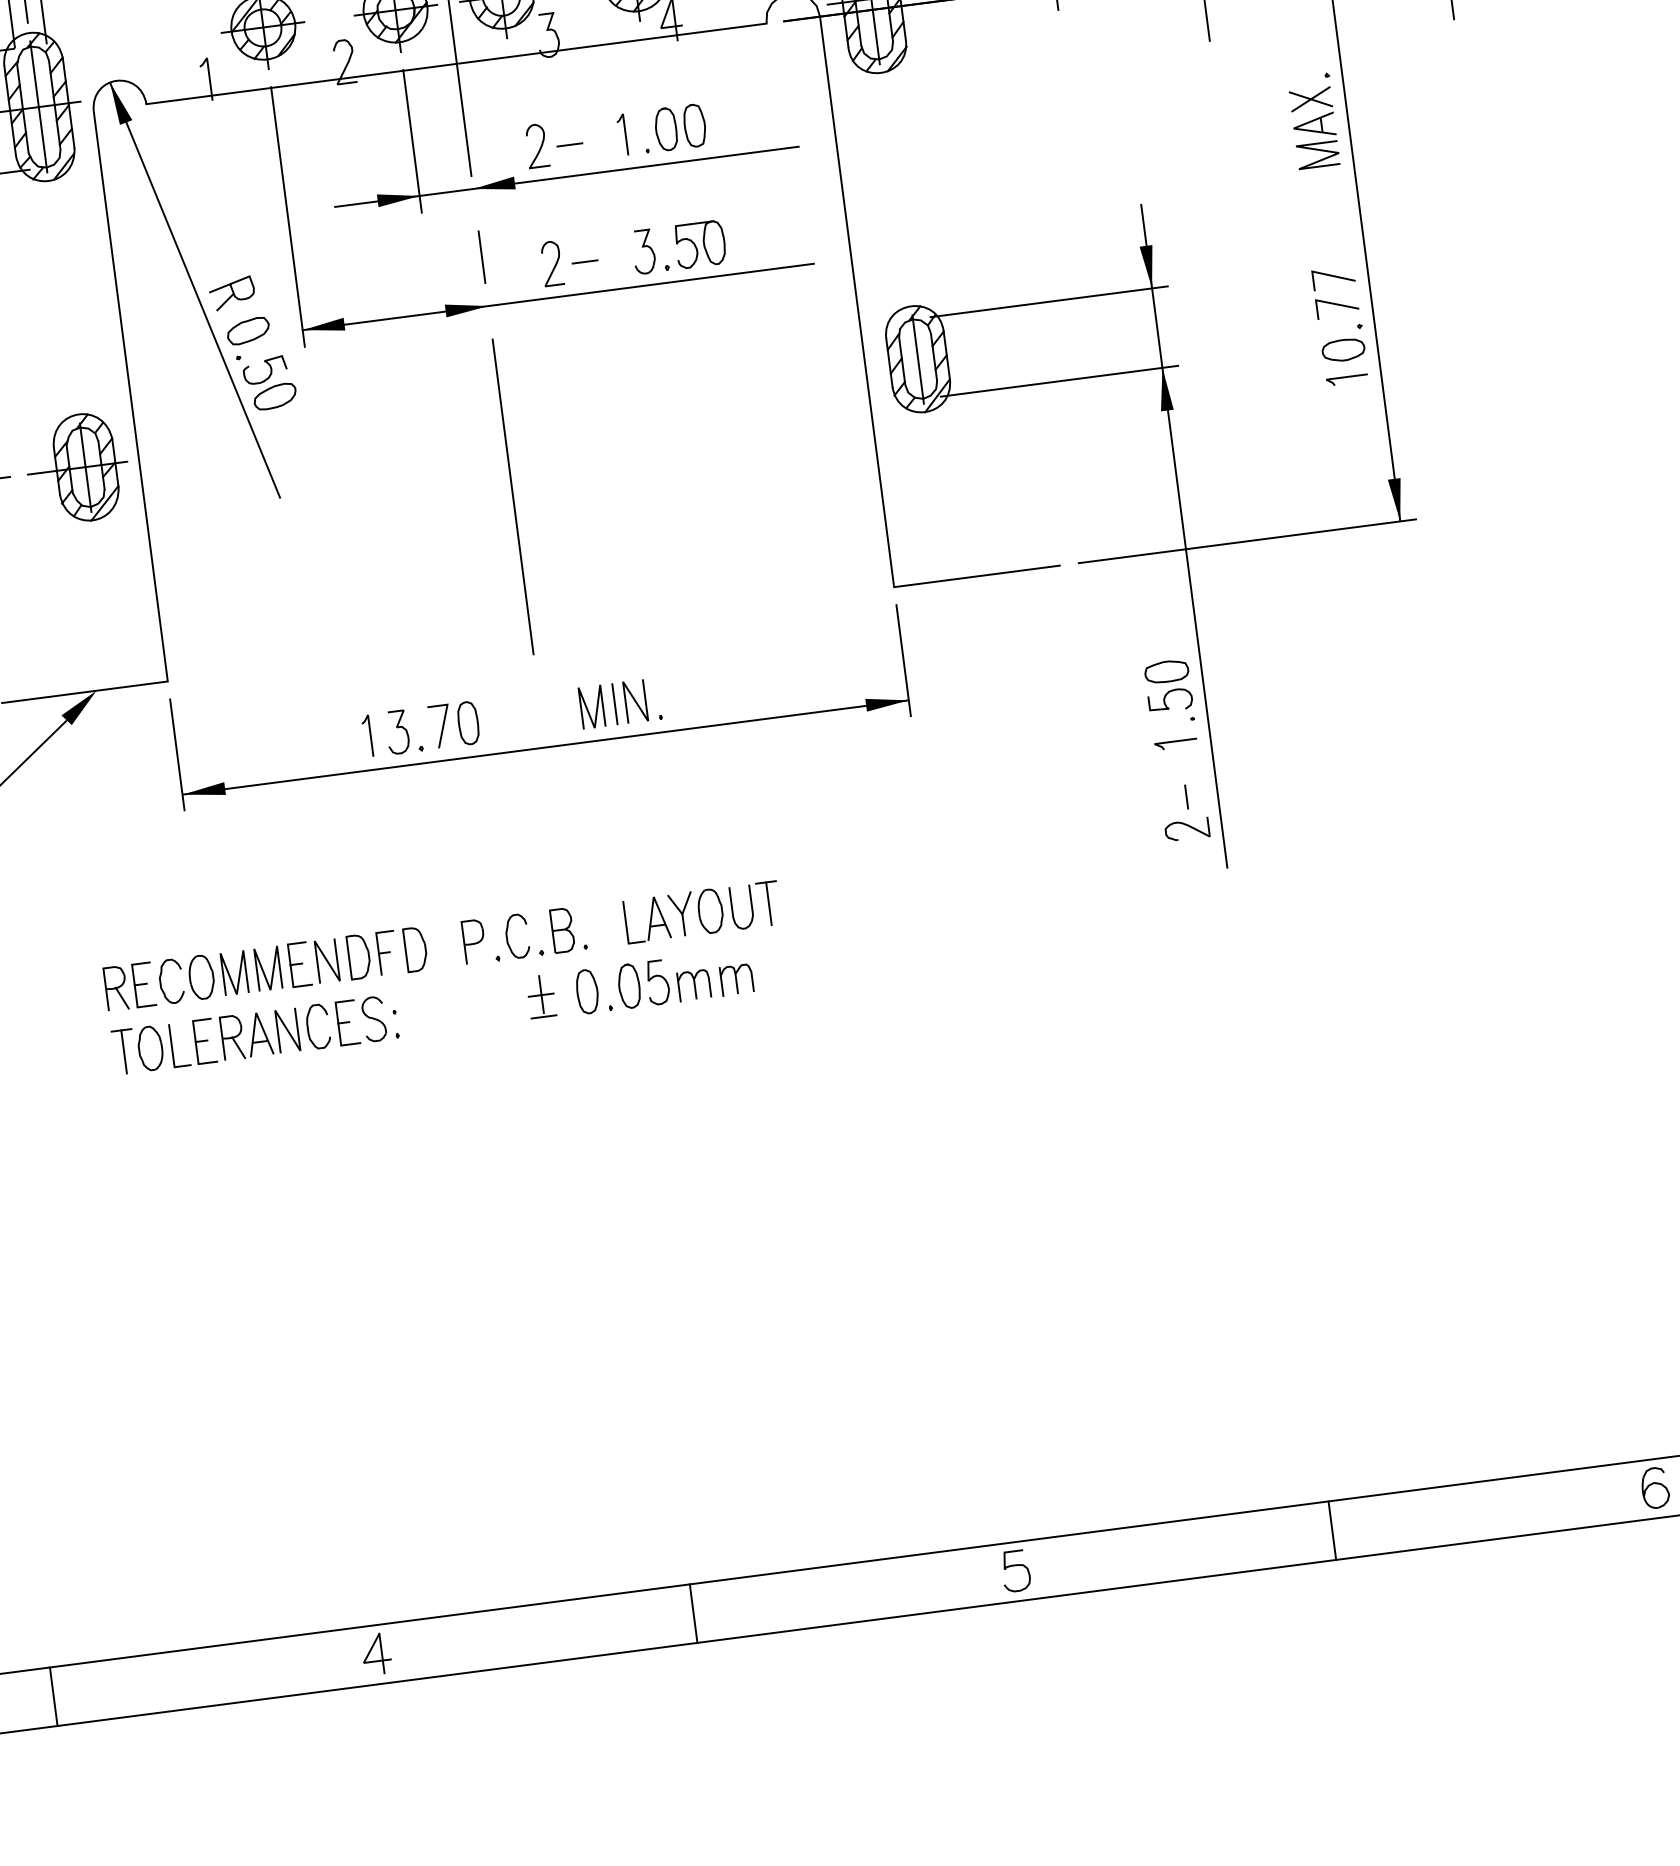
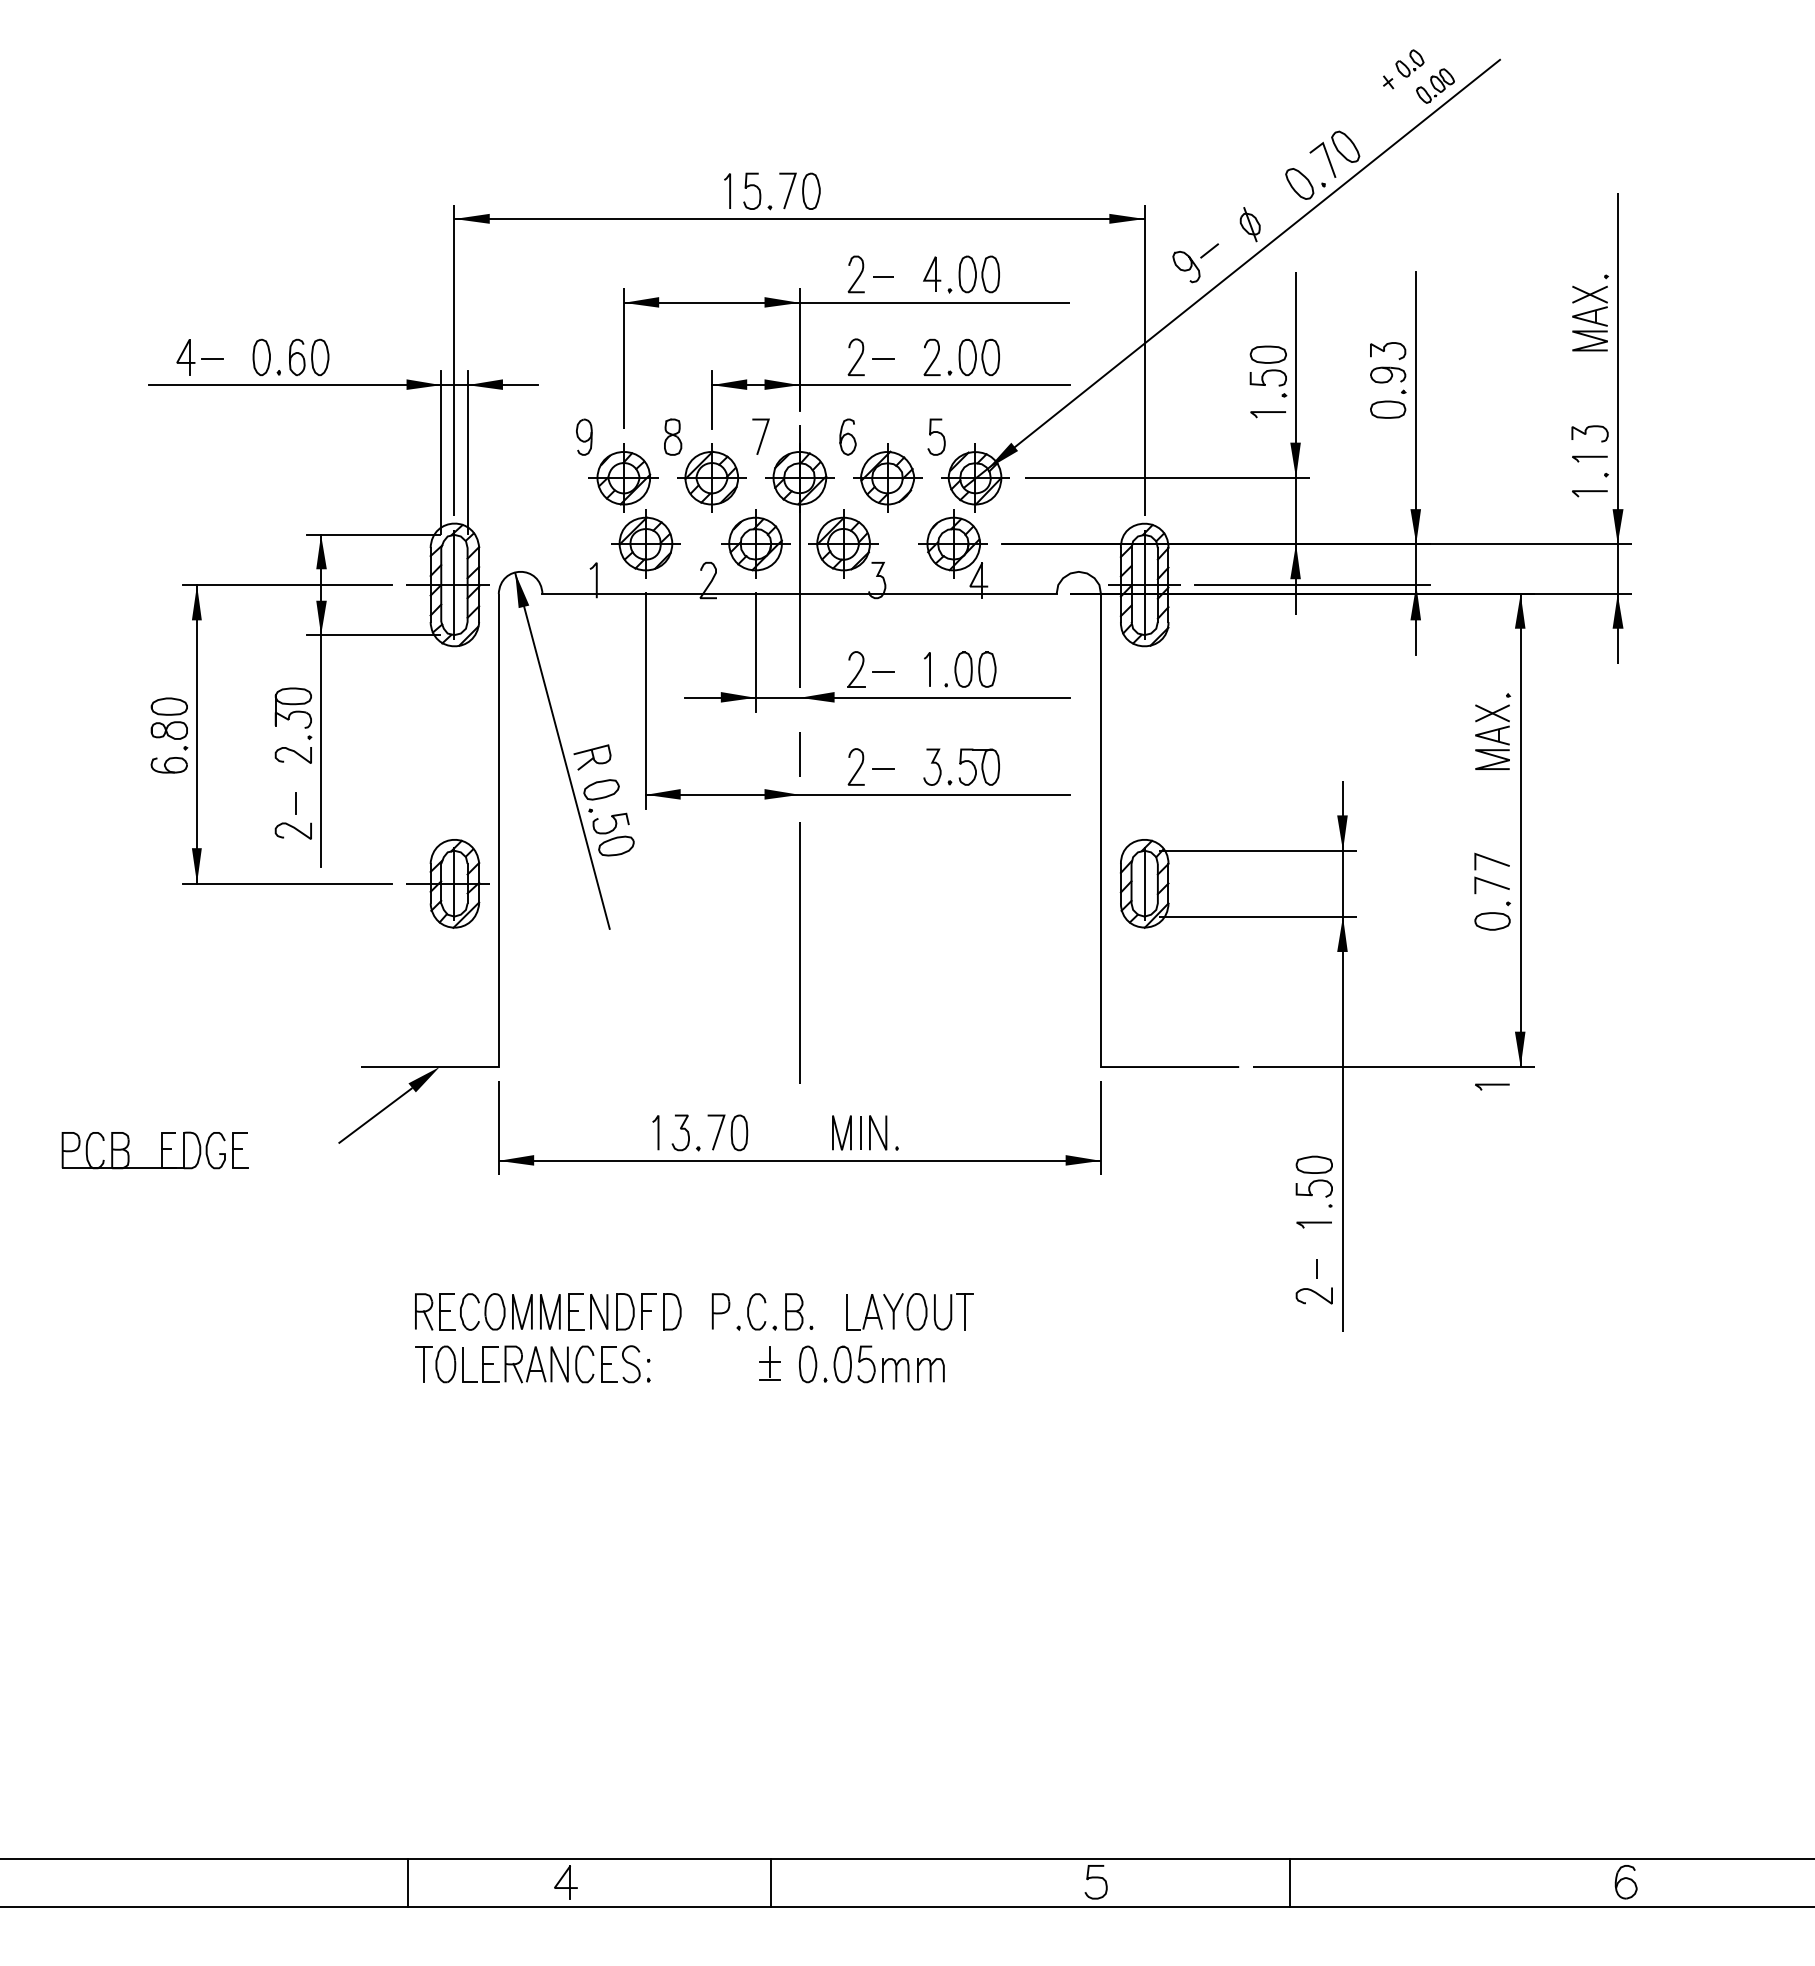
line: (1347, 378) -> (1492, 1085), moved
line: (1332, 1530) -> (1290, 1882), moved
line: (693, 1613) -> (770, 1882), moved
line: (54, 1696) -> (408, 1882), moved

